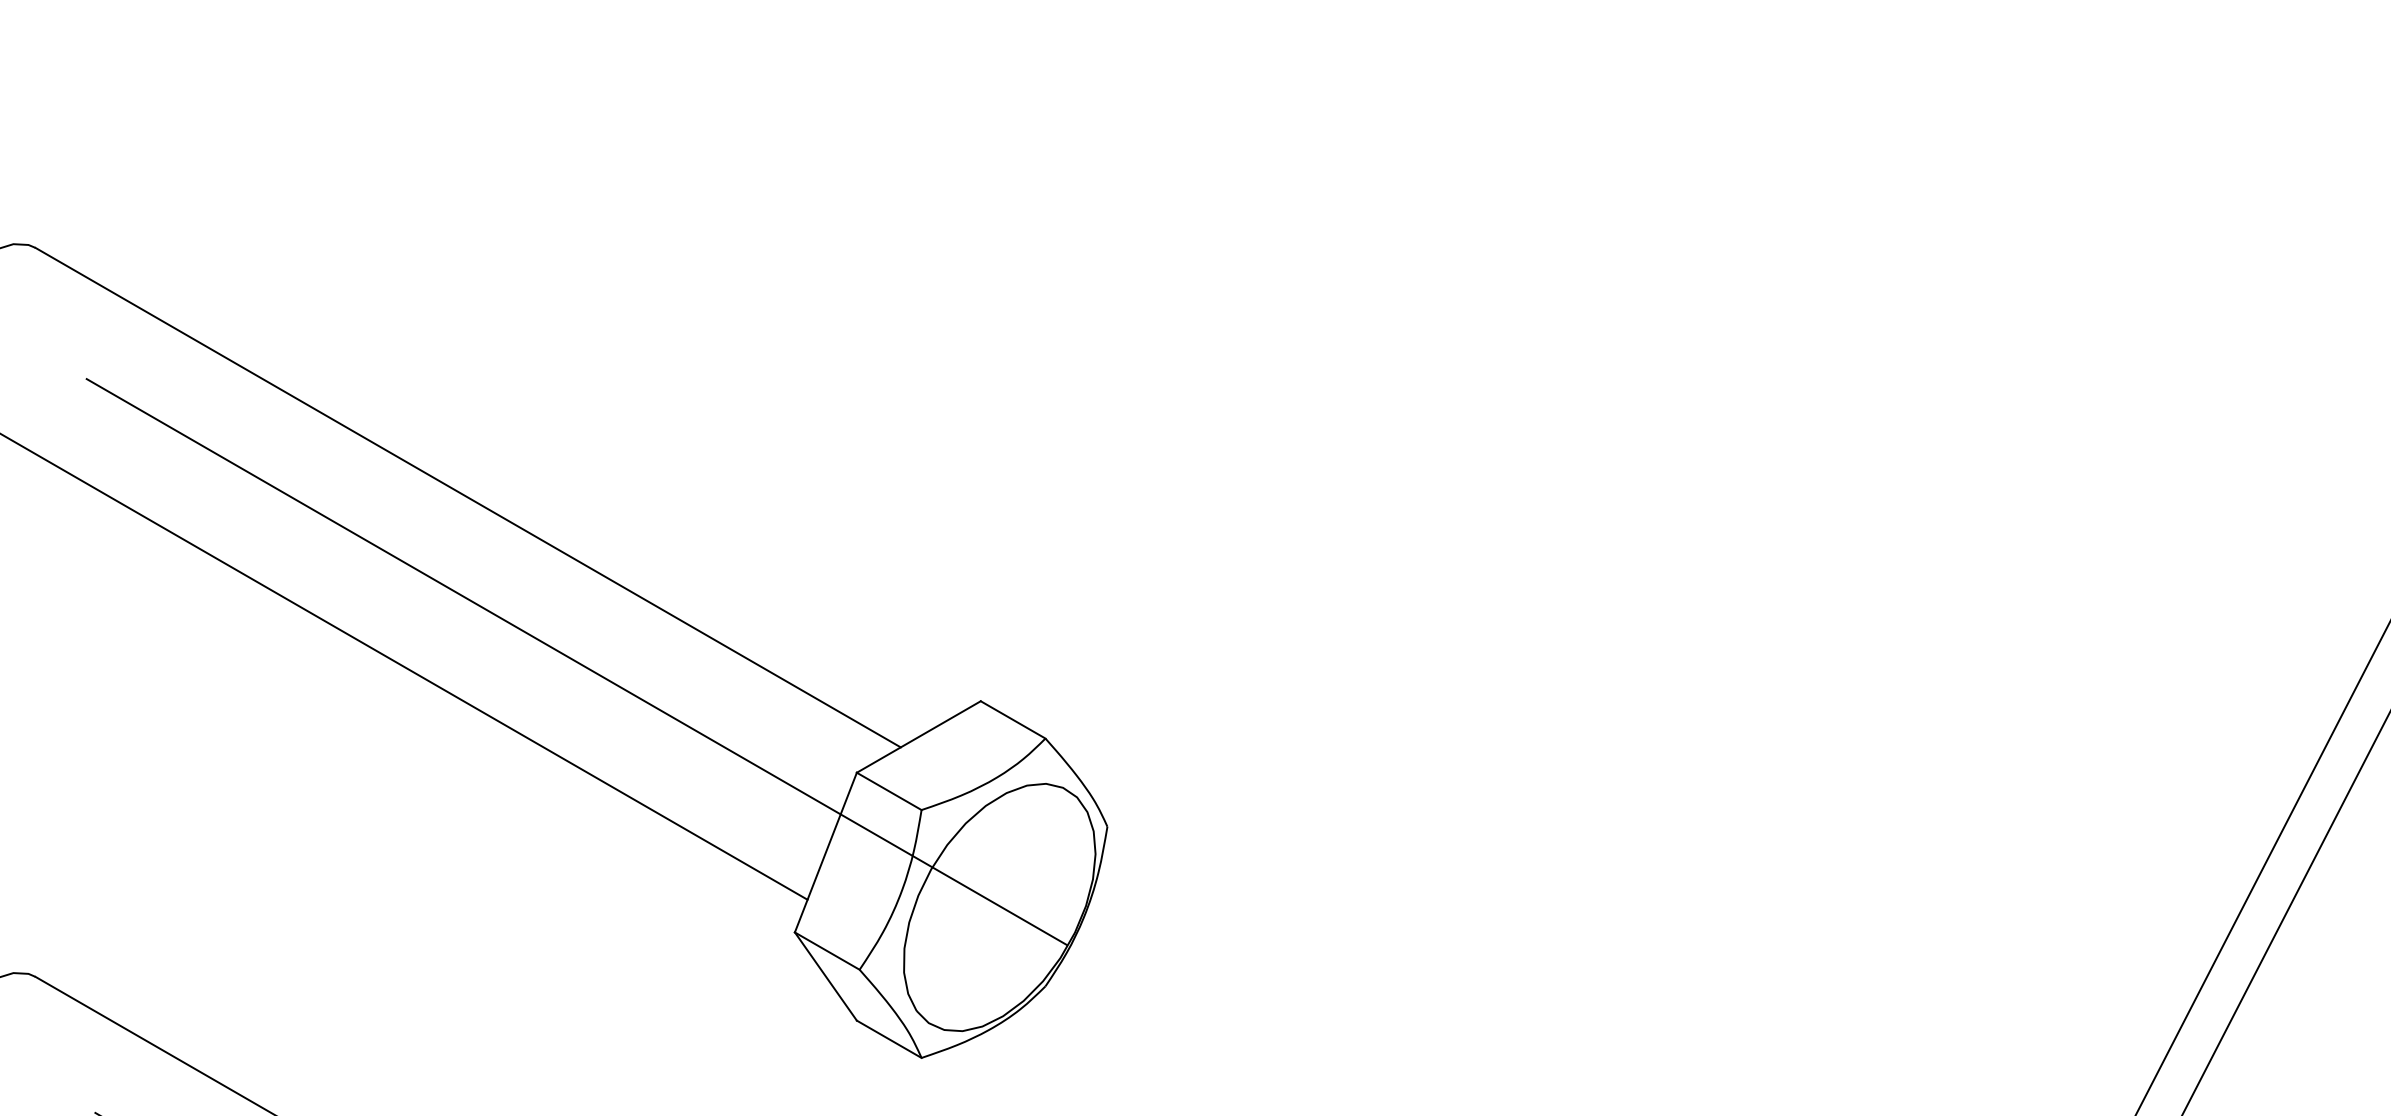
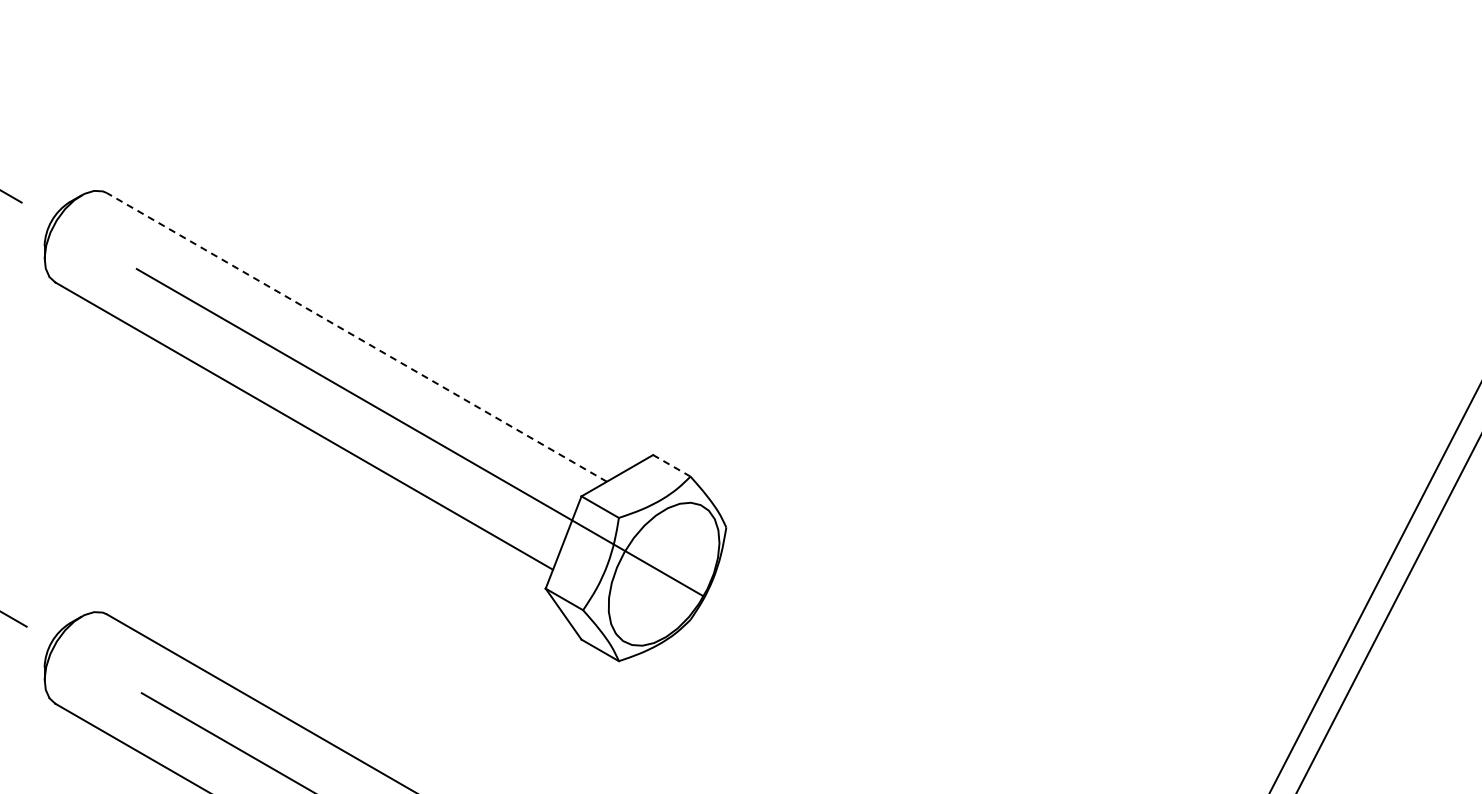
line: (467, 497) -> (356, 337), solid -> dashed
line: (1012, 719) -> (671, 465), solid -> dashed

